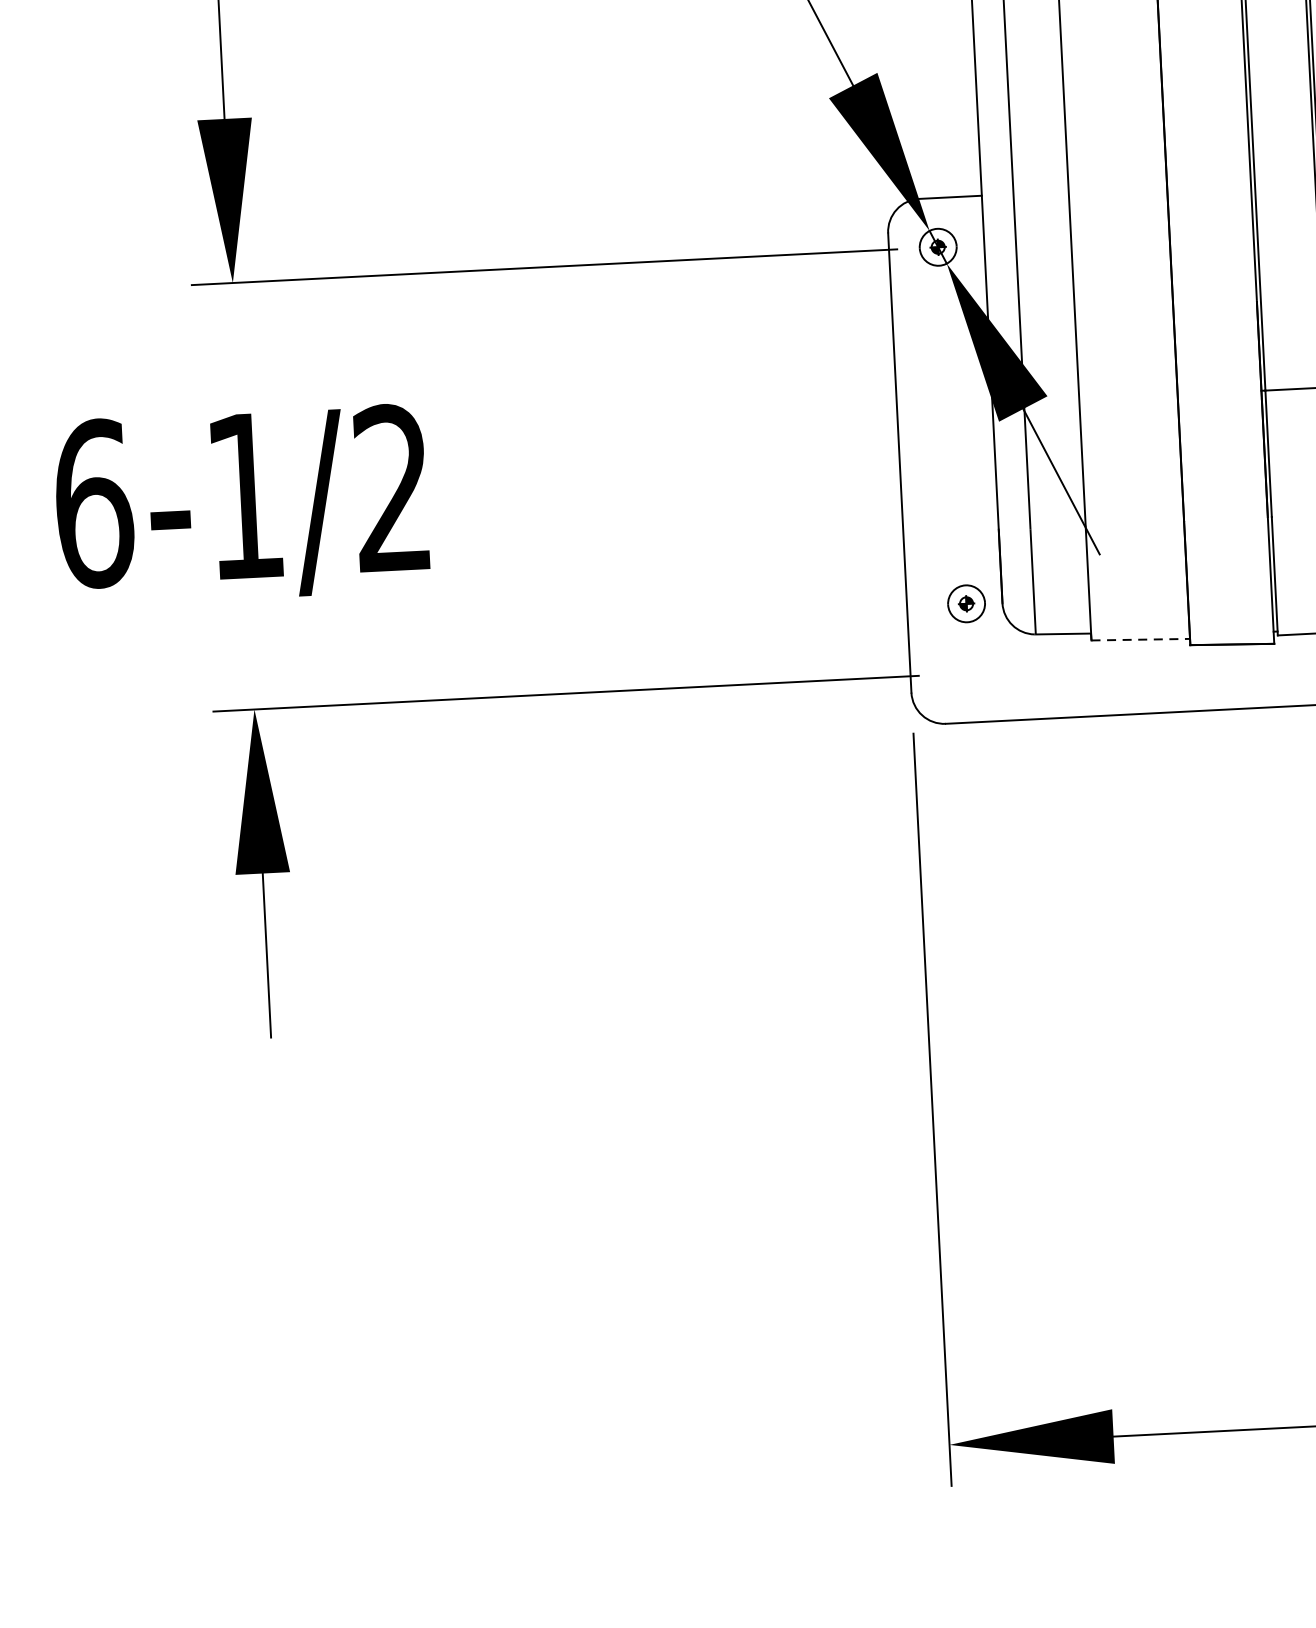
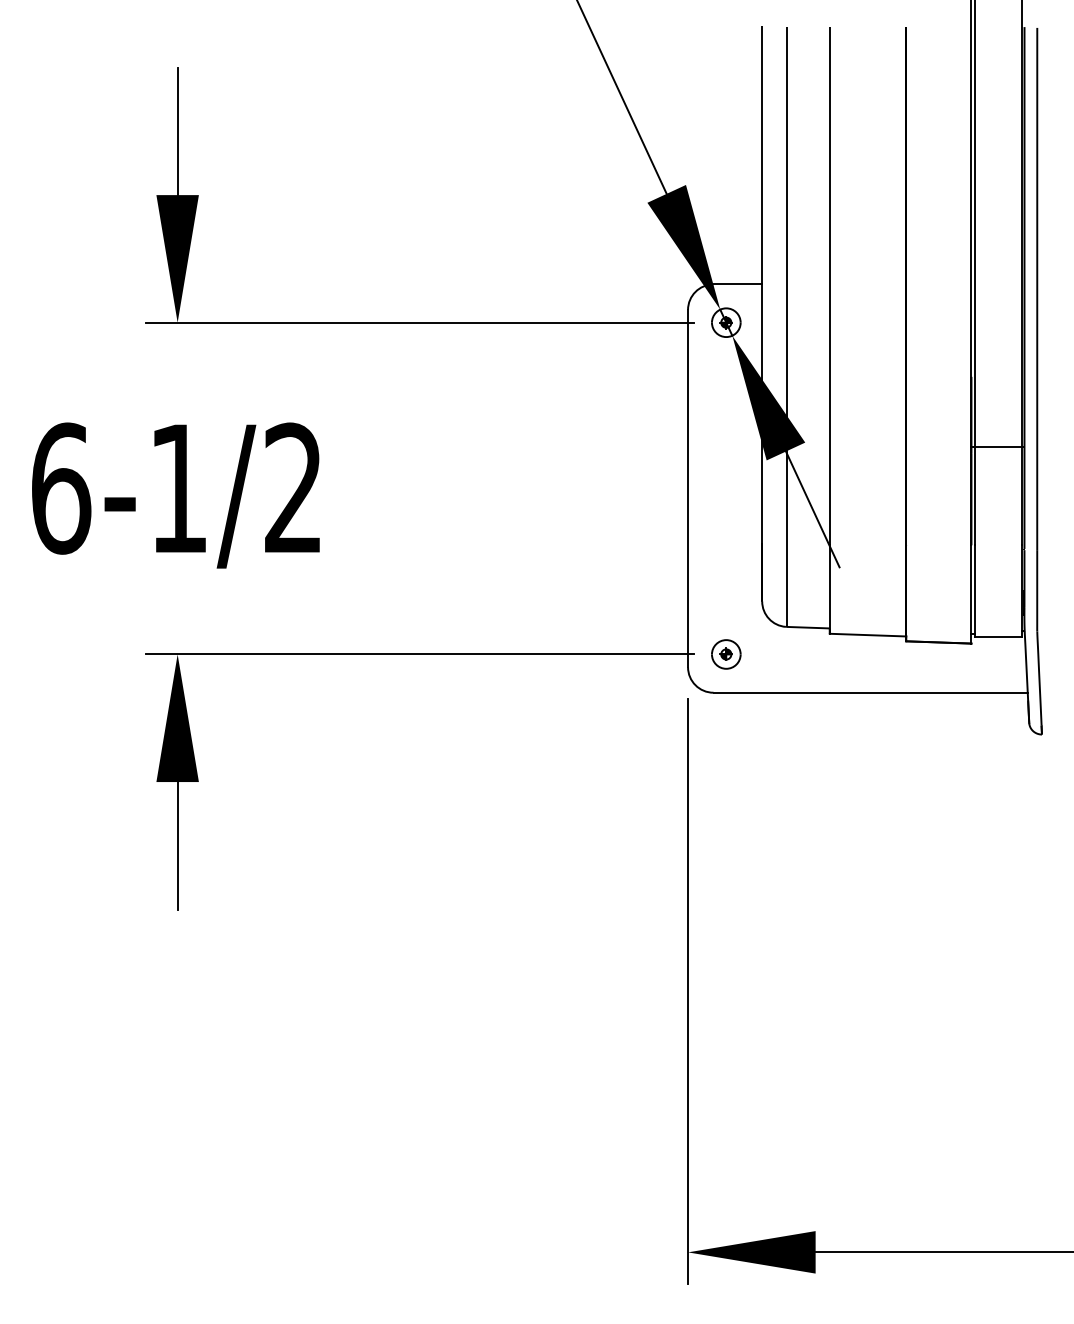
part: (966, 603) -> (726, 654), moved
line: (1141, 640) -> (868, 635), dashed -> solid

